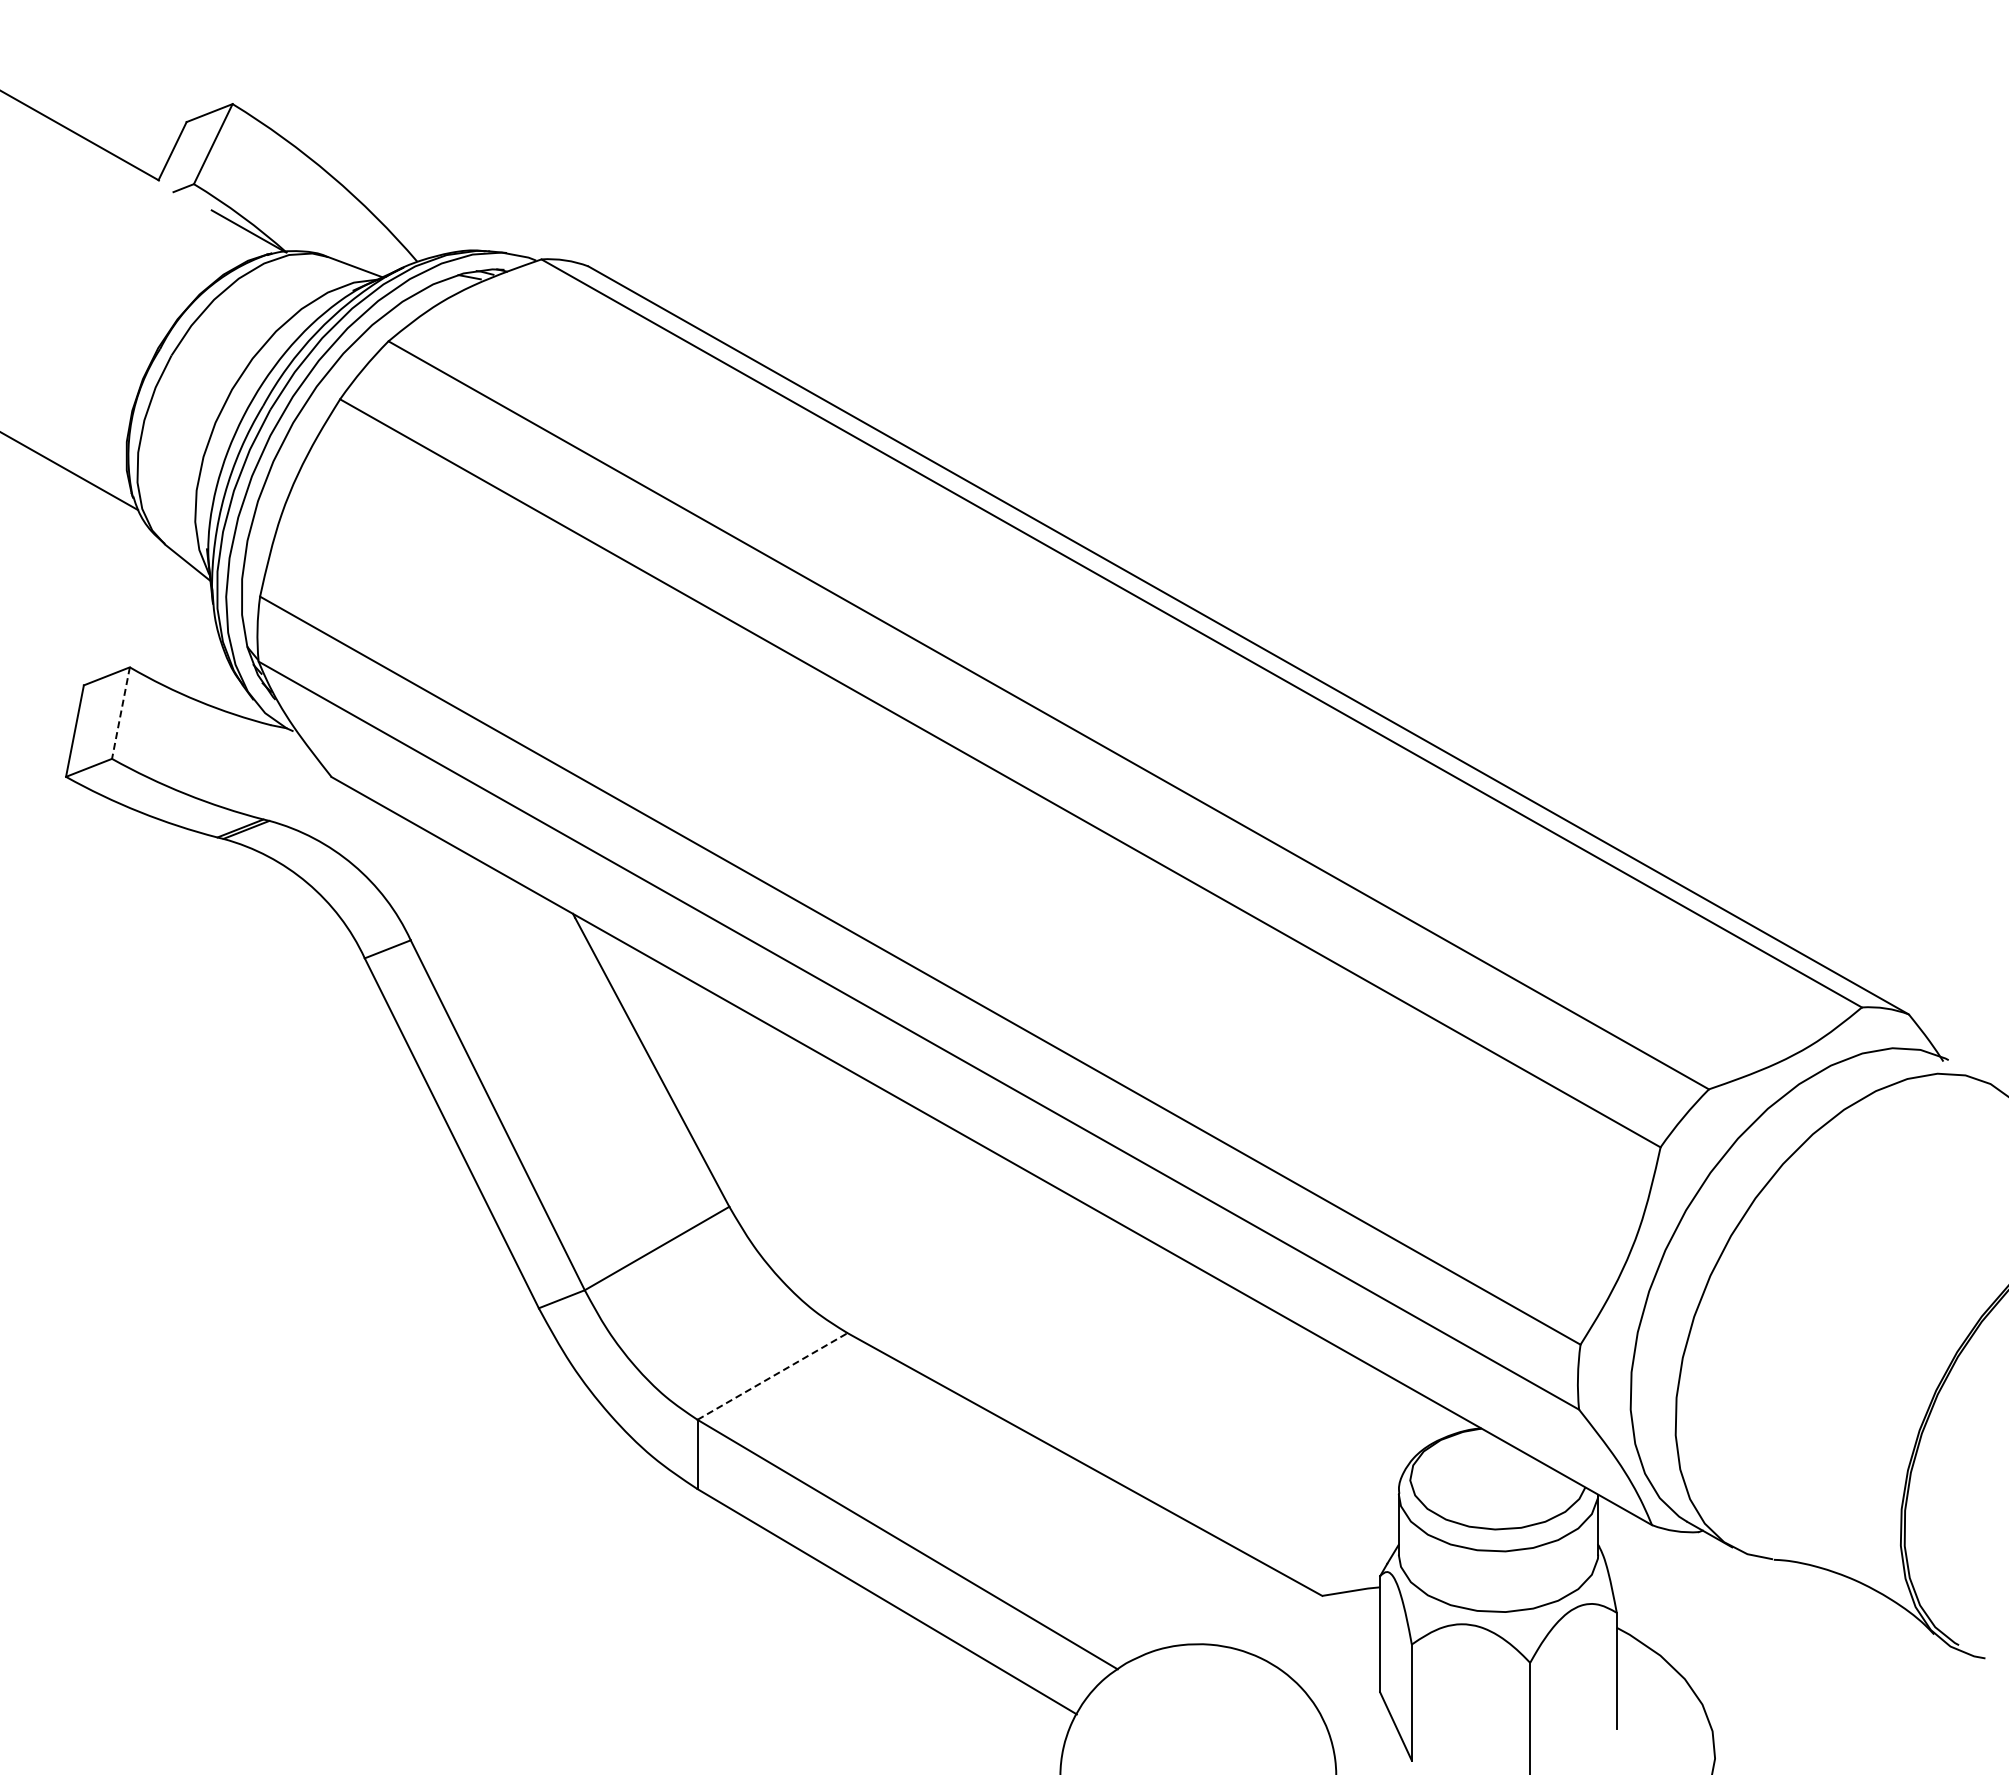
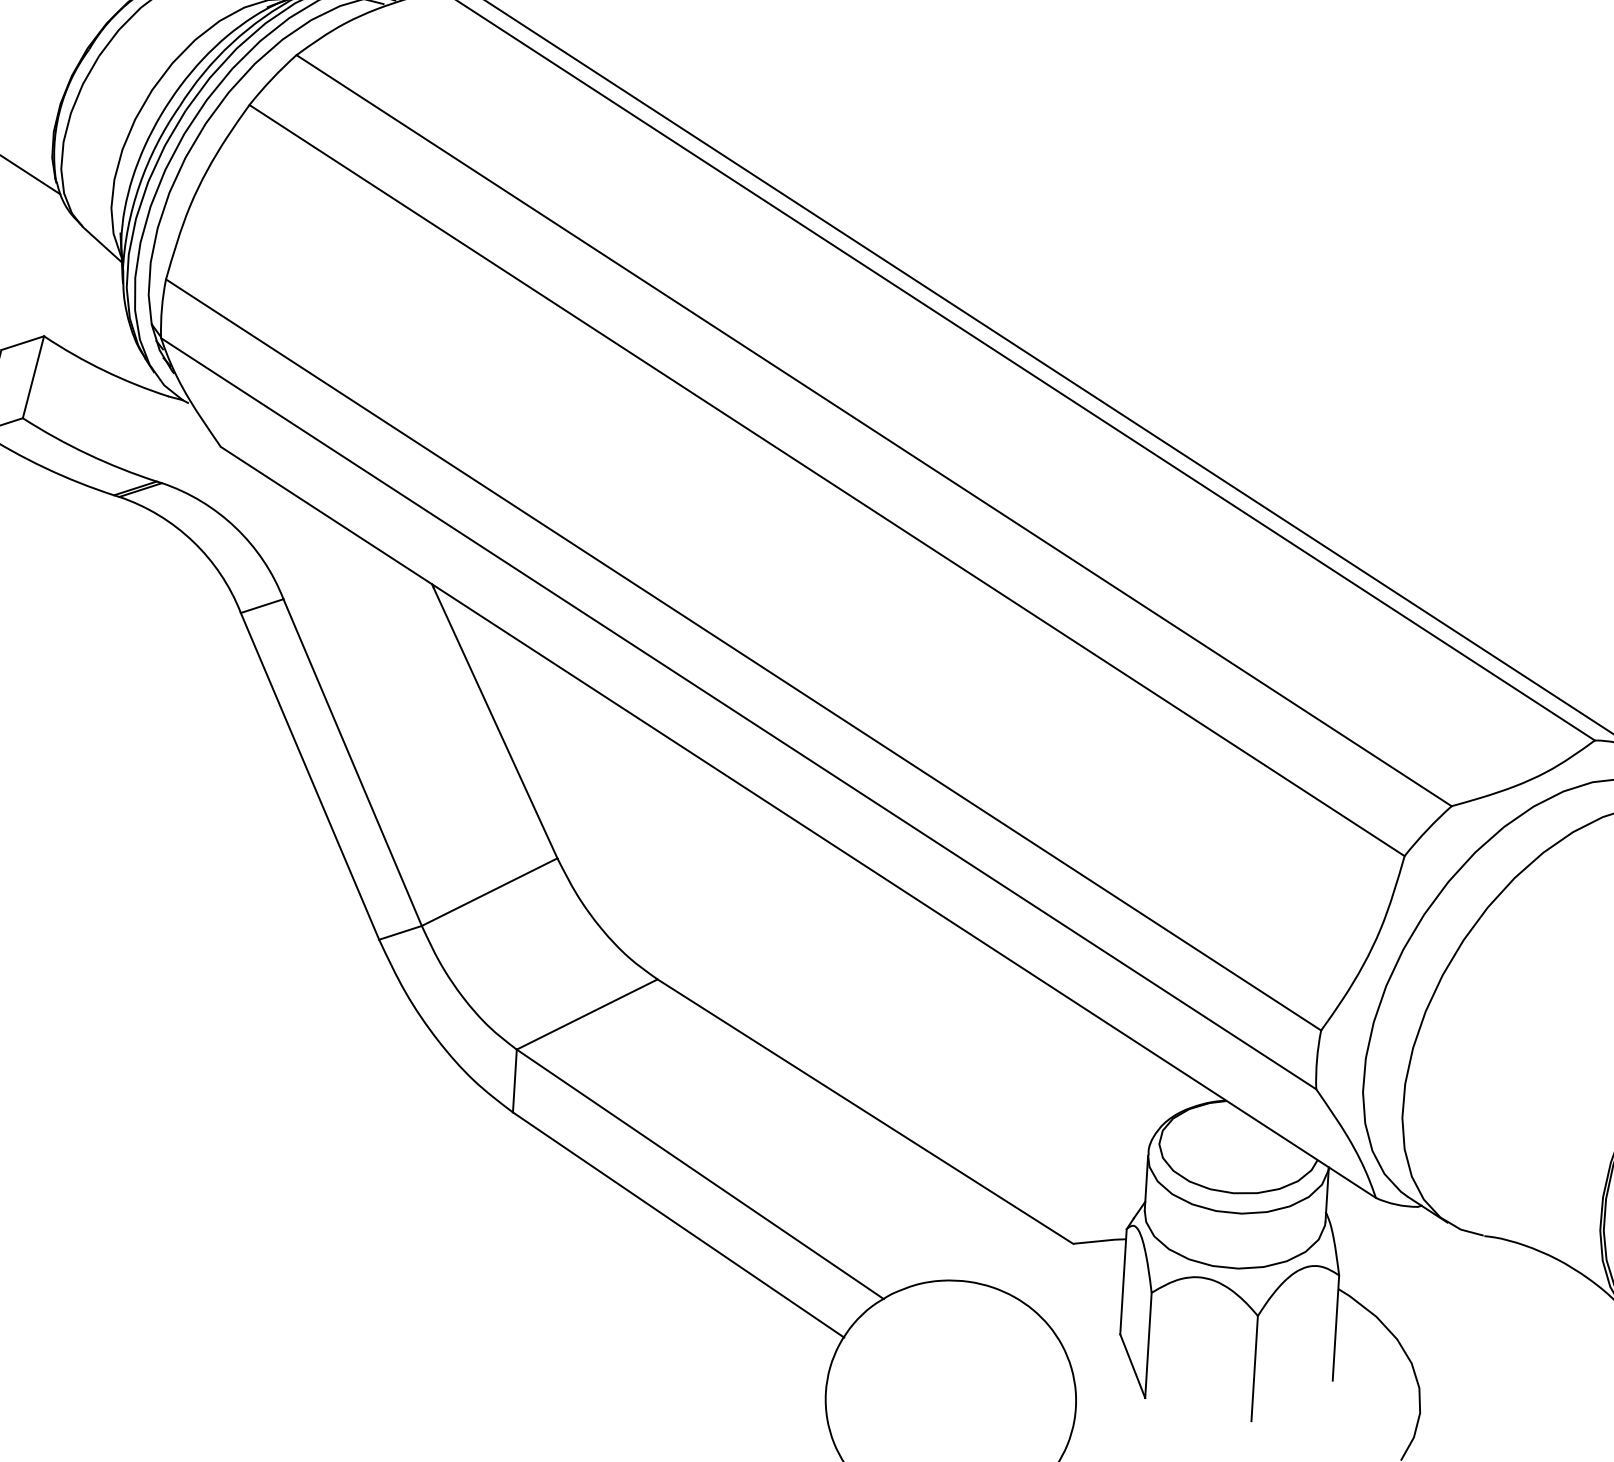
line: (120, 713) -> (33, 377), dashed -> solid
line: (772, 1376) -> (587, 1014), dashed -> solid

